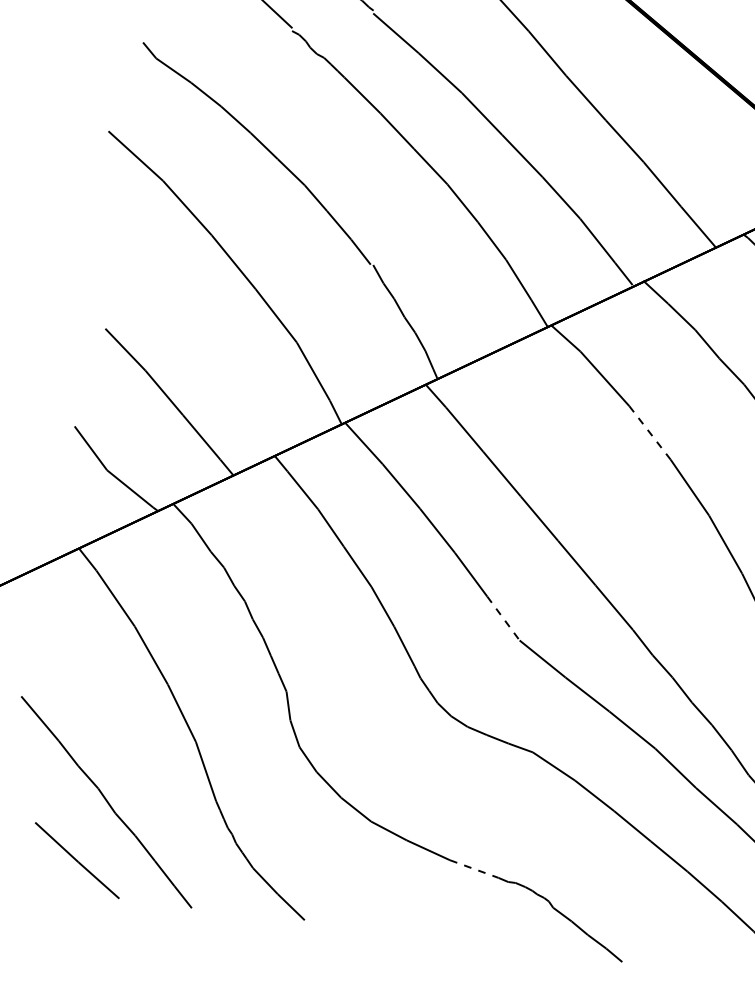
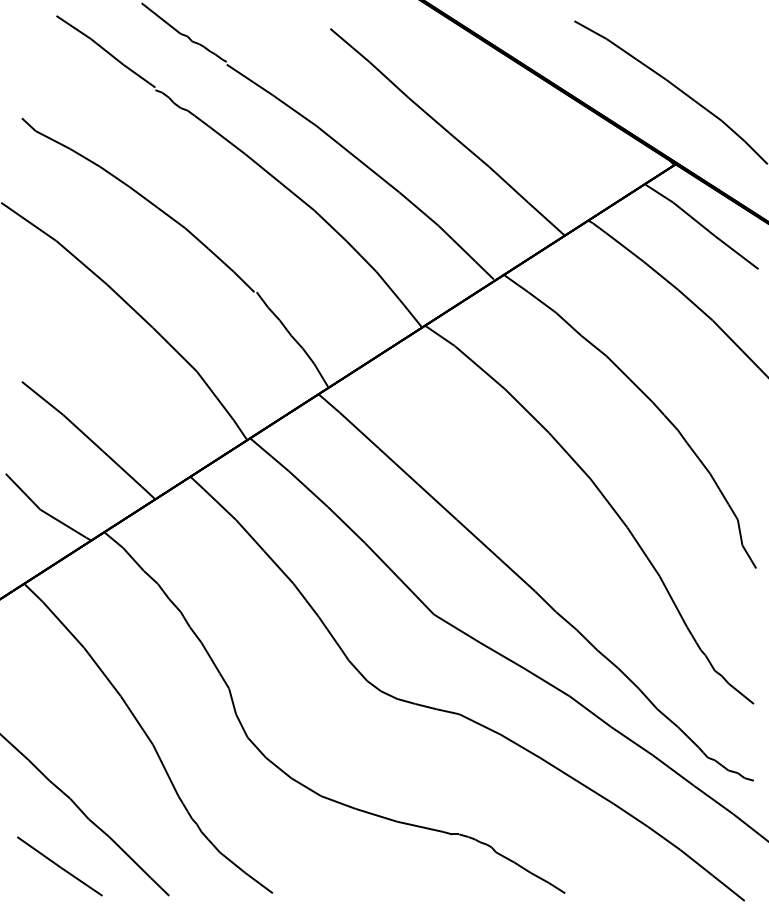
line: (650, 433) -> (527, 411), dashed -> solid
line: (503, 618) -> (416, 596), dashed -> solid
line: (474, 868) -> (420, 826), dashed -> solid

